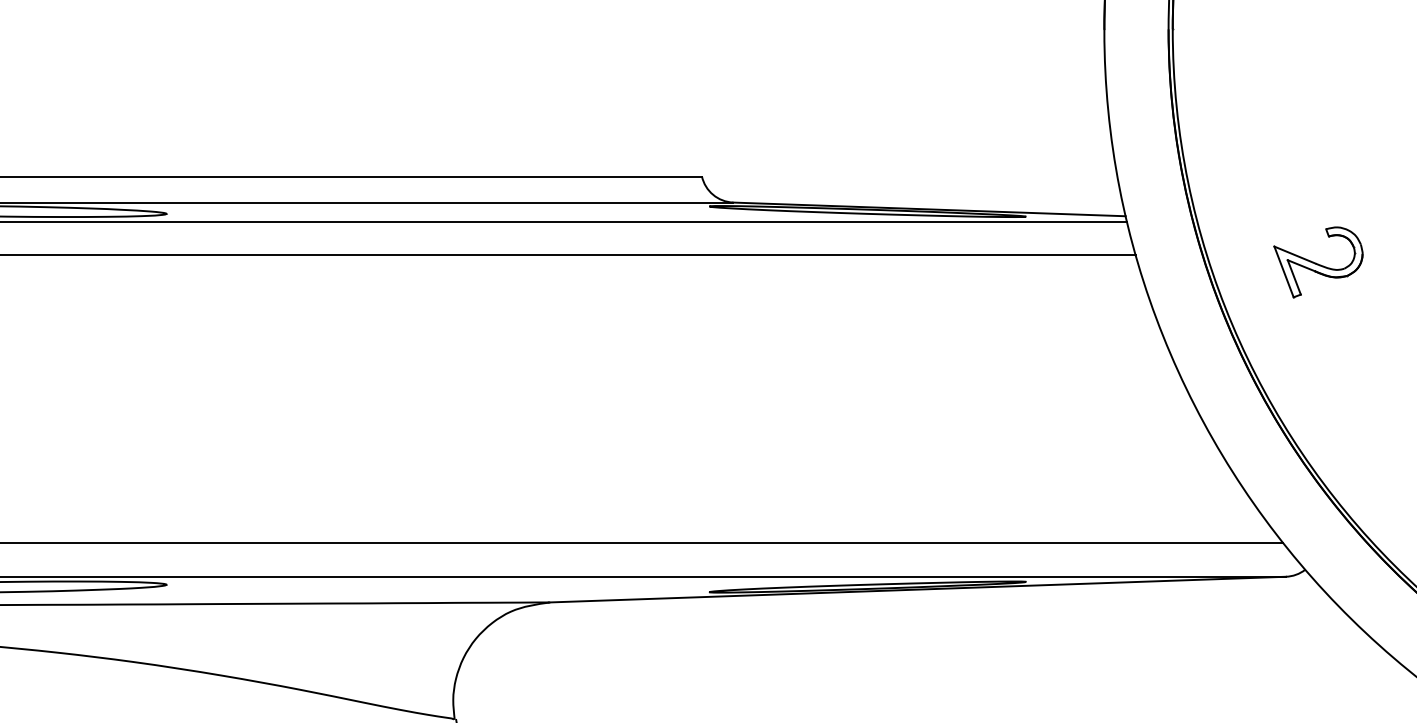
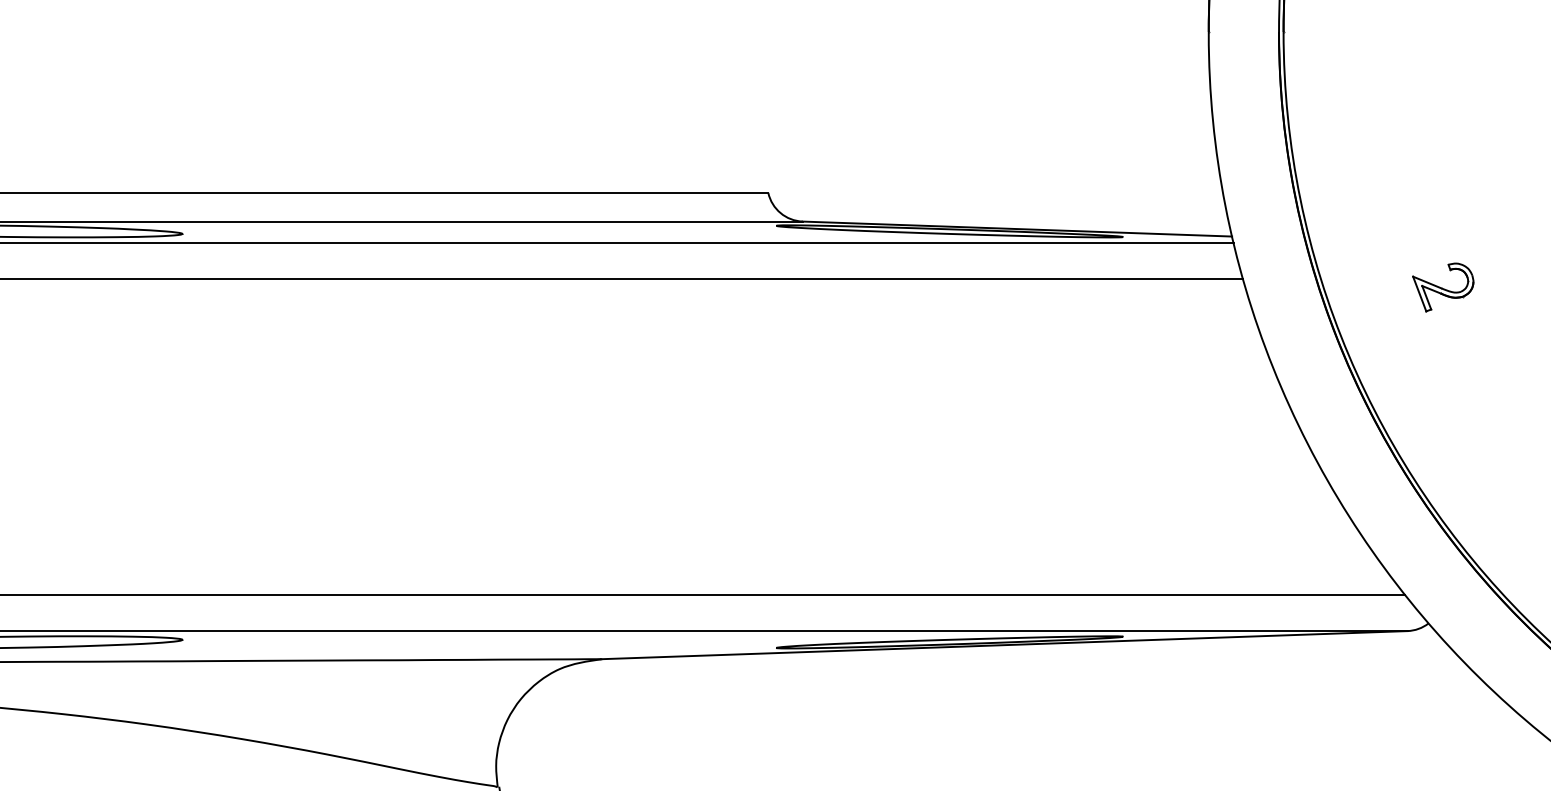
part: (1318, 263) -> (1443, 288), size x0.62

